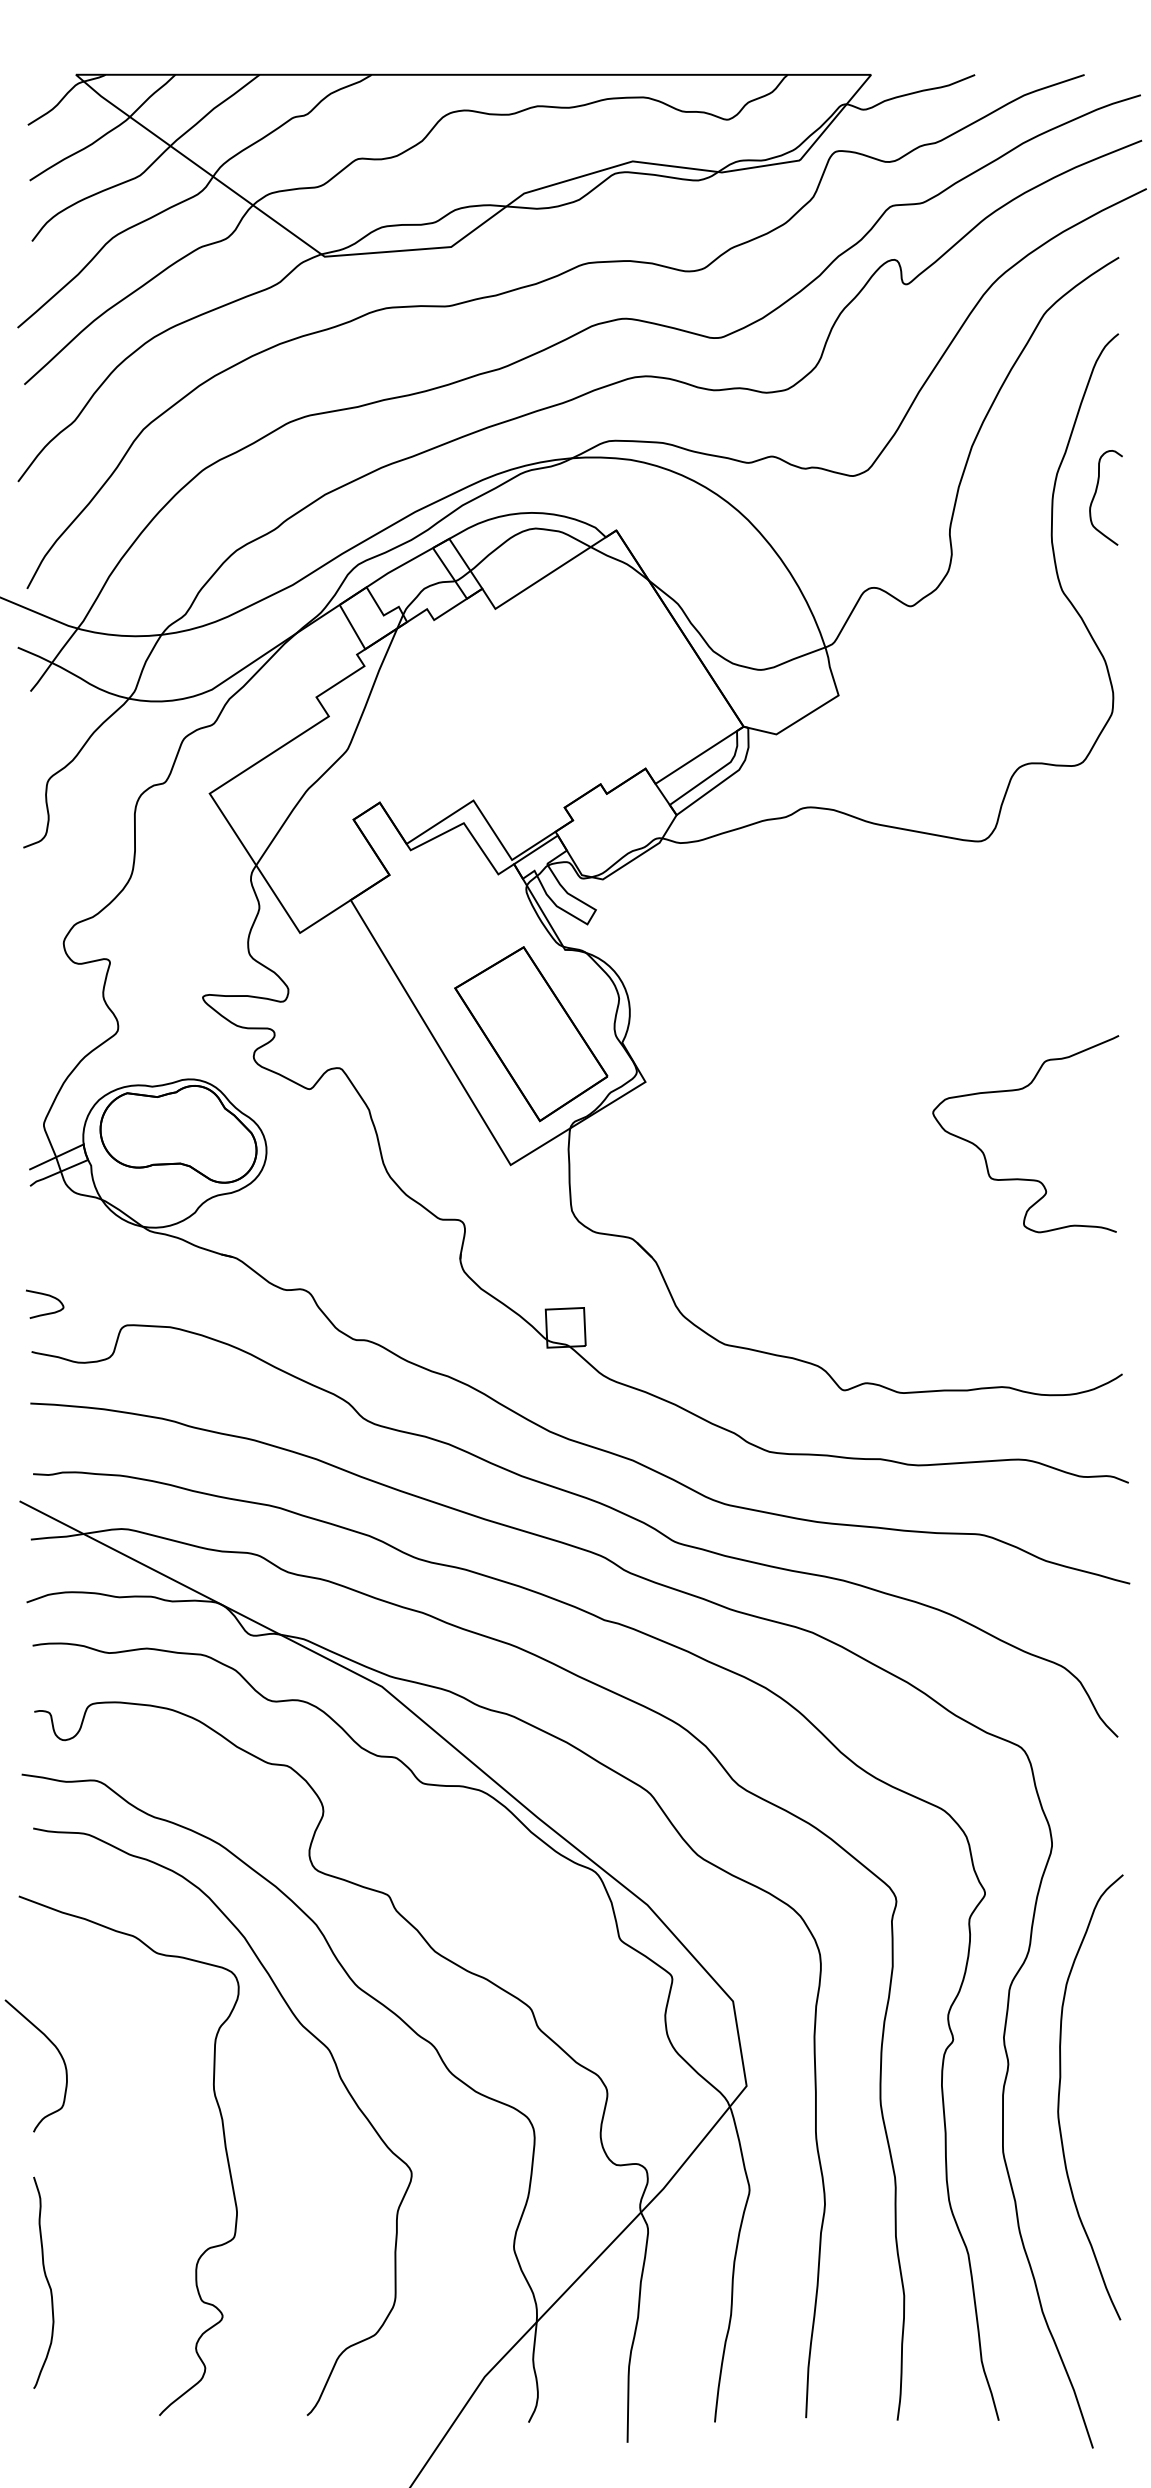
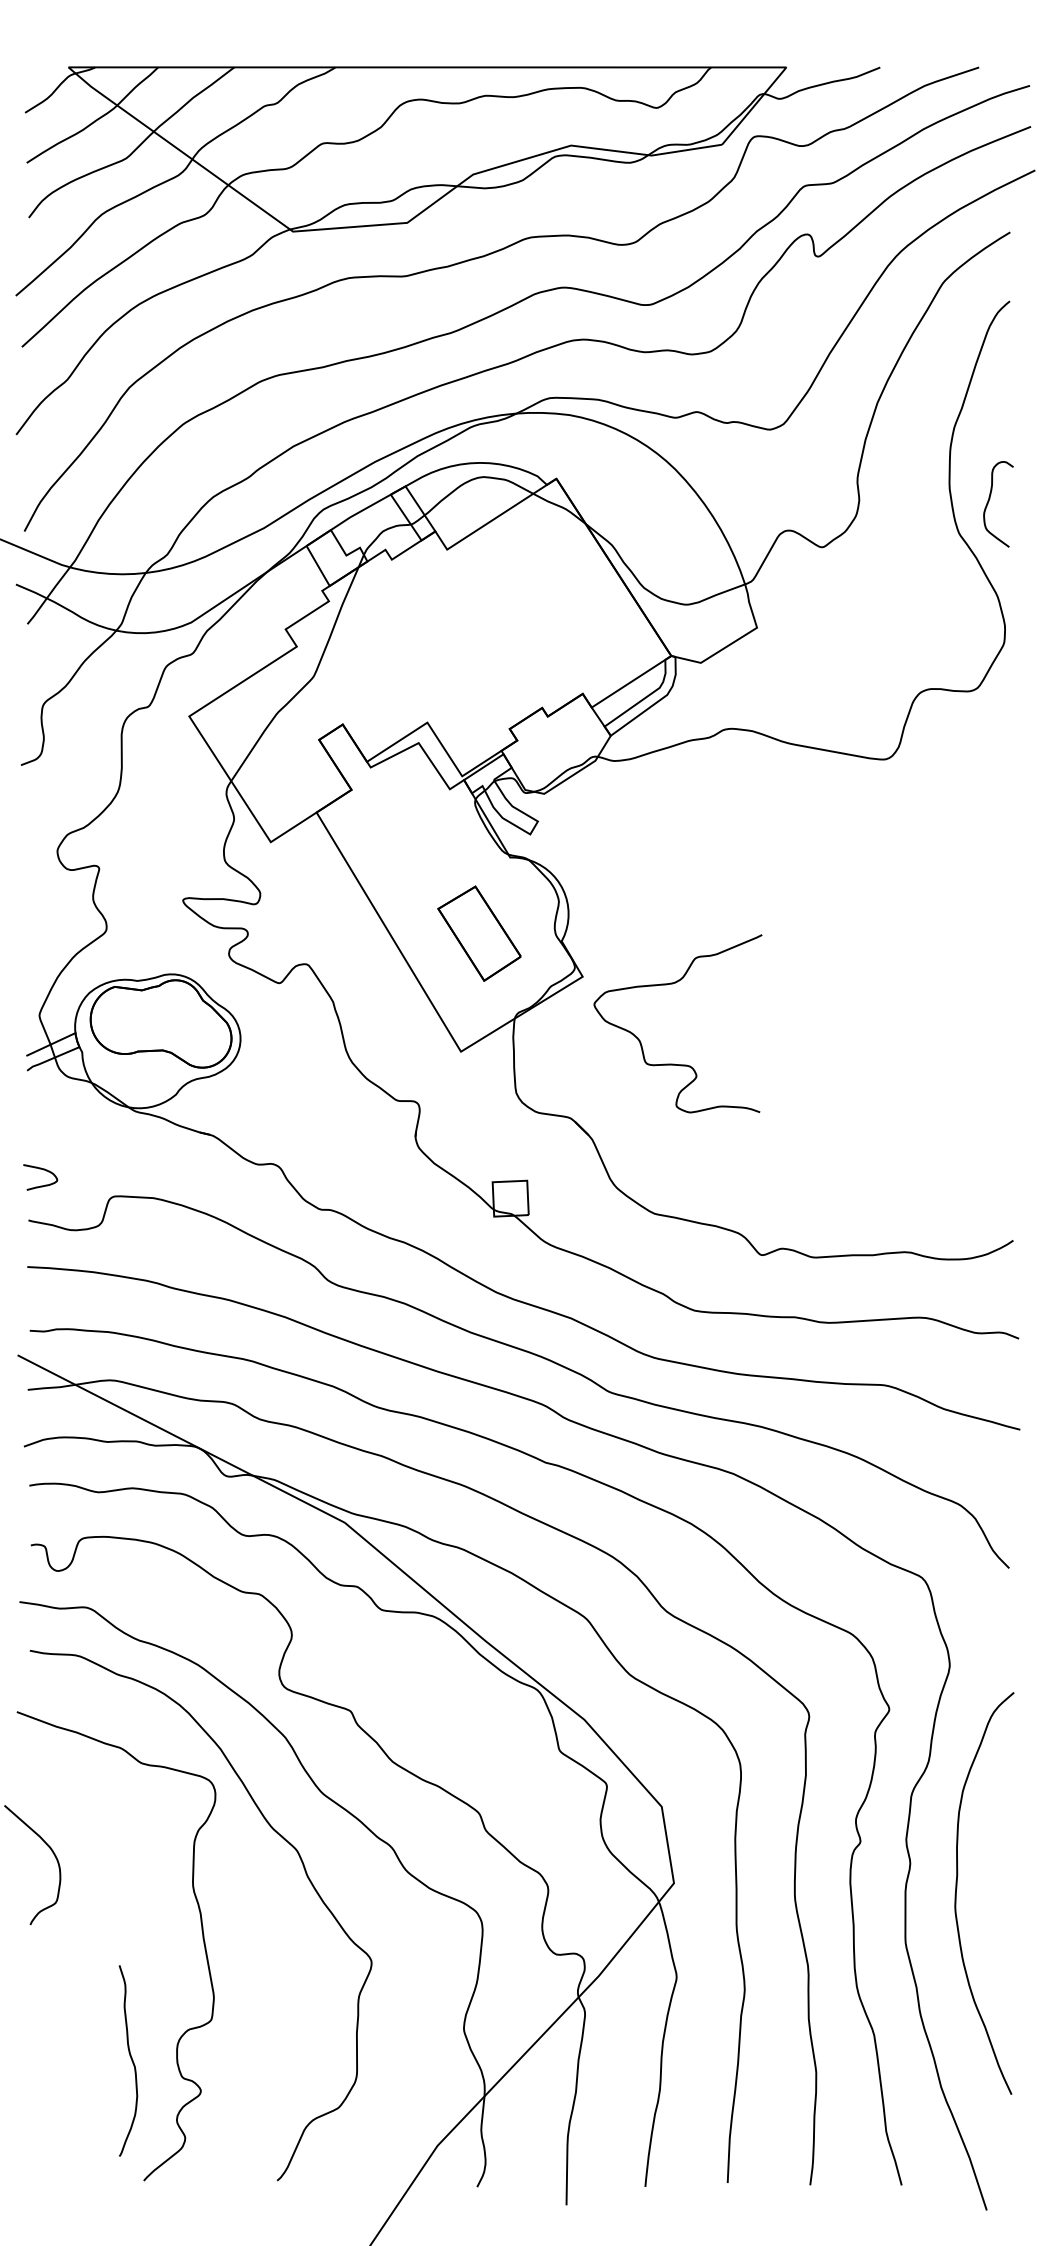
curve: (1096, 494) -> (989, 501), moved
part: (531, 1034) -> (479, 933), size x0.6
curve: (1014, 1091) -> (667, 985), moved
curve: (46, 2280) -> (130, 2058), moved

